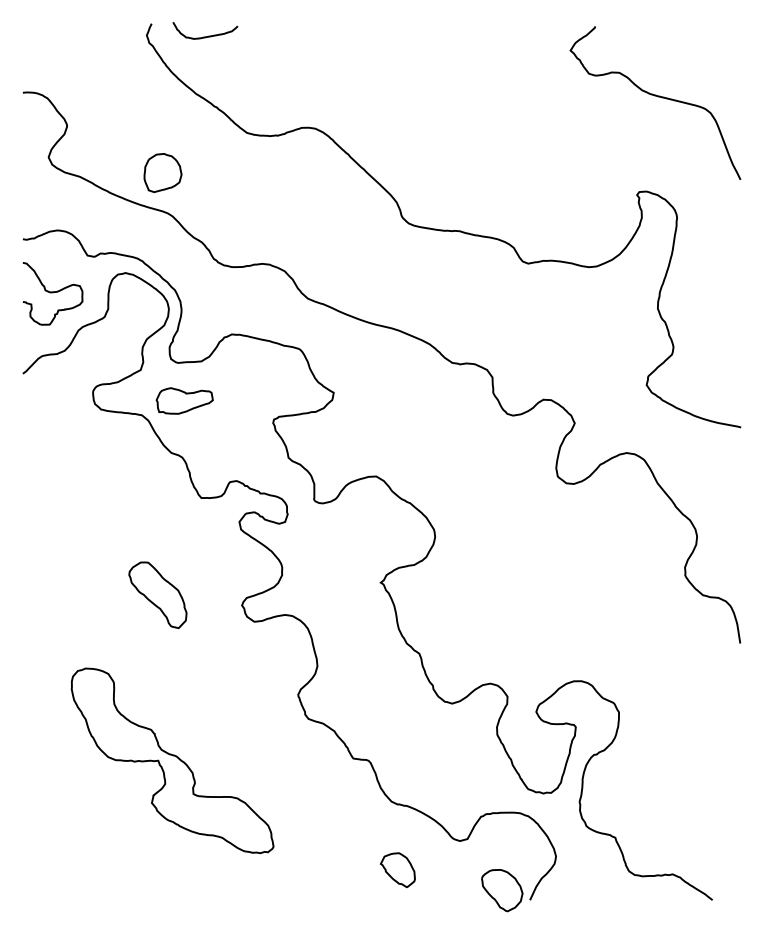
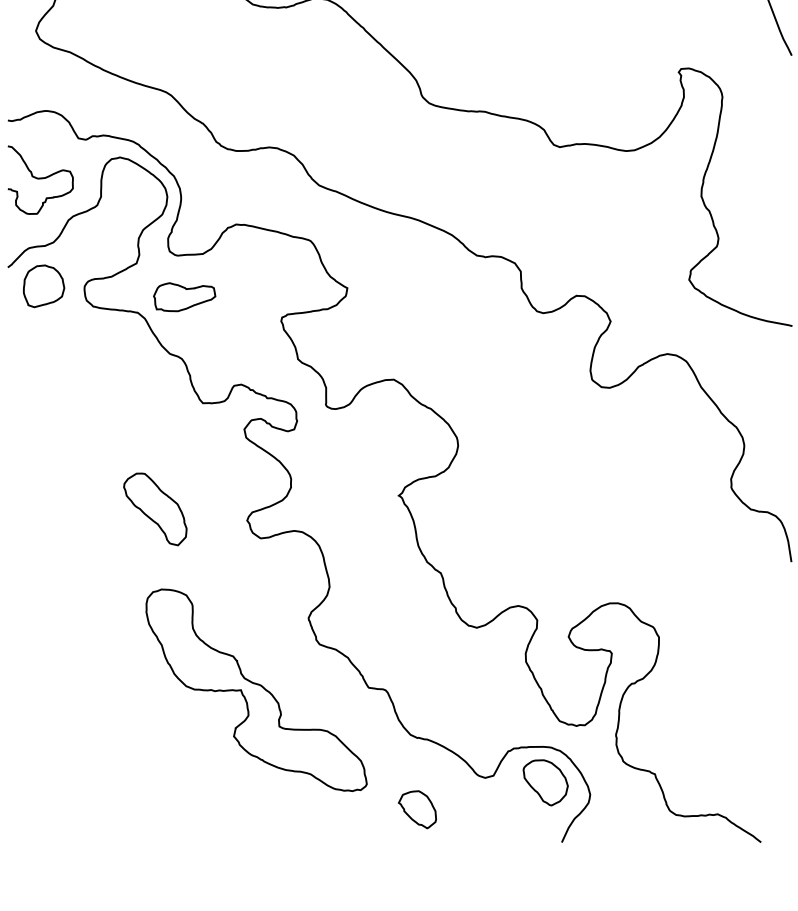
part: (162, 172) -> (43, 285), moved
part: (172, 760) -> (256, 689), moved
part: (502, 890) -> (545, 782), moved

